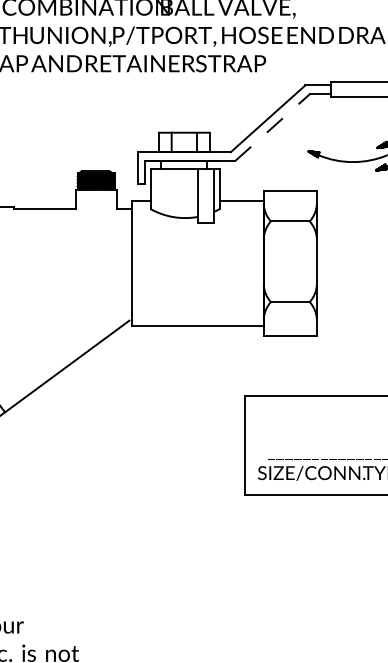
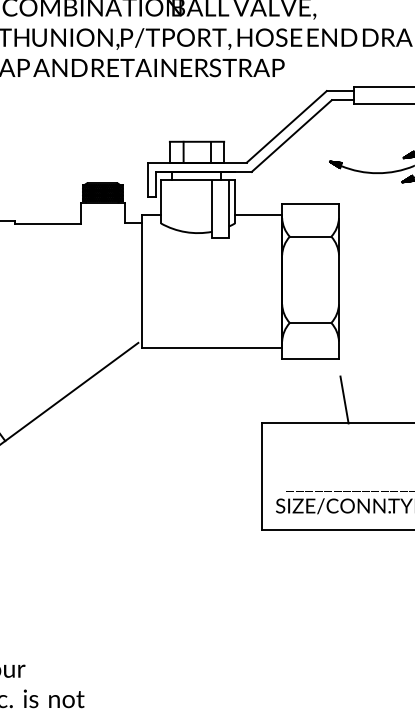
line: (273, 127) -> (292, 136), dashed -> solid
line: (321, 373) -> (343, 399), added

